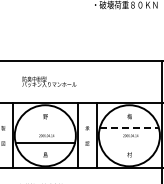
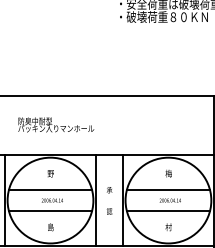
line: (44, 128) -> (49, 190), added
line: (129, 128) -> (168, 190), dashed -> solid
line: (128, 143) -> (167, 211), added

